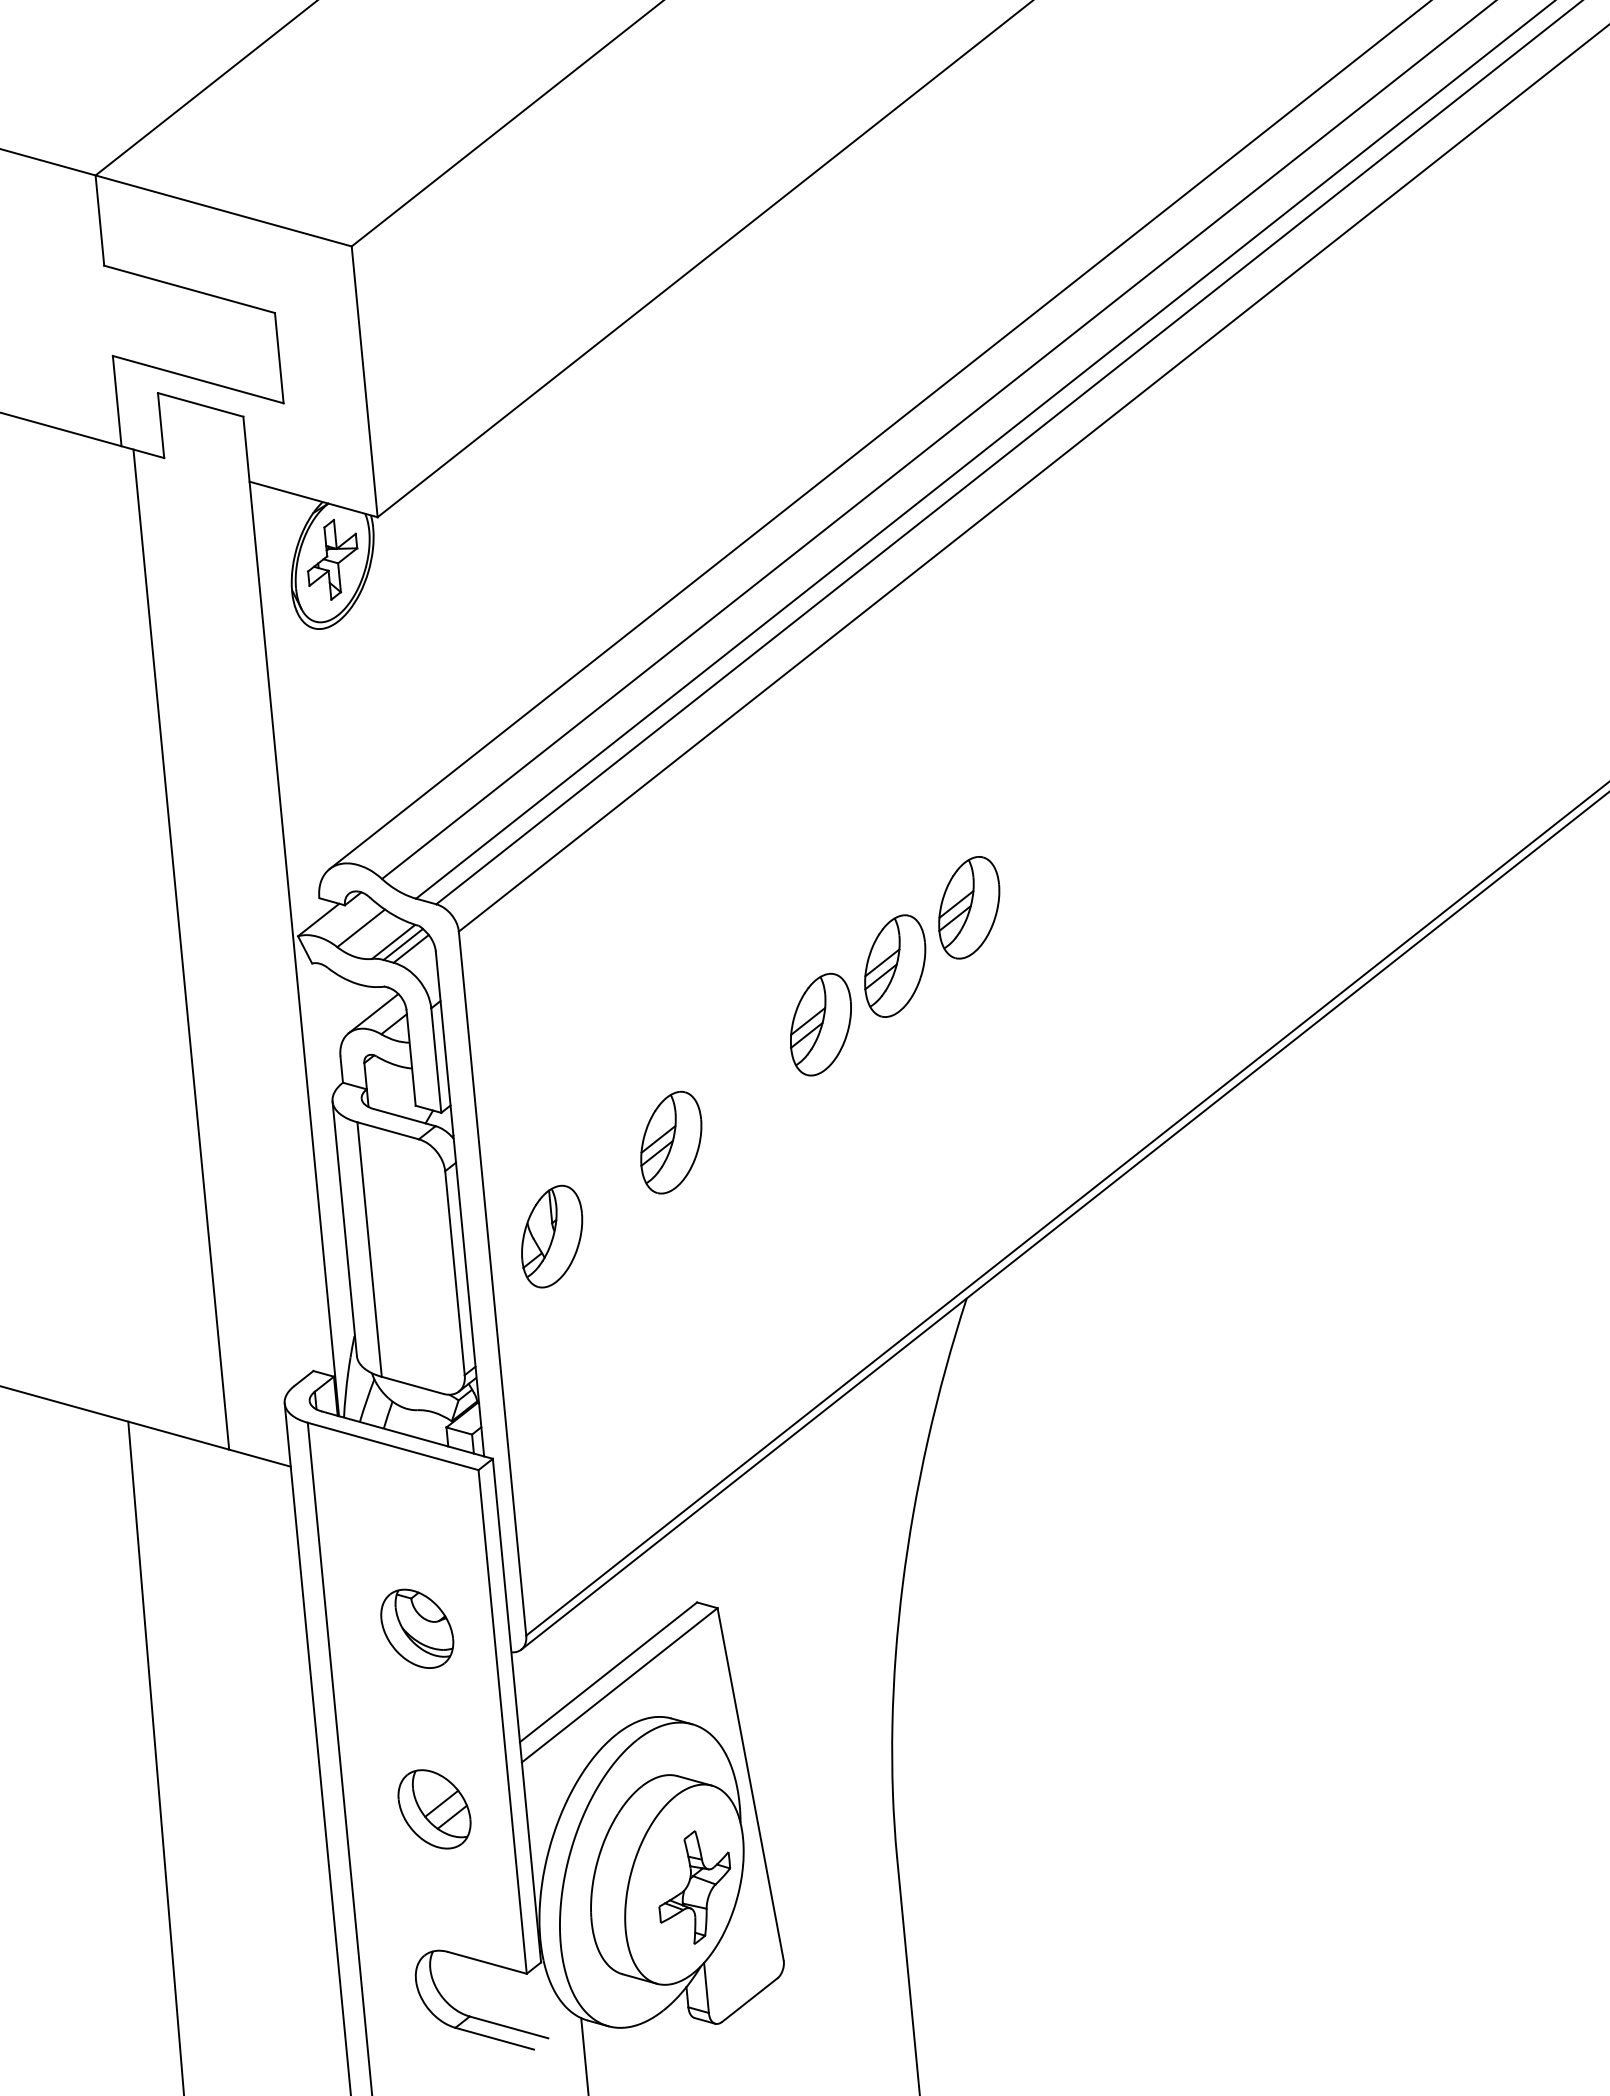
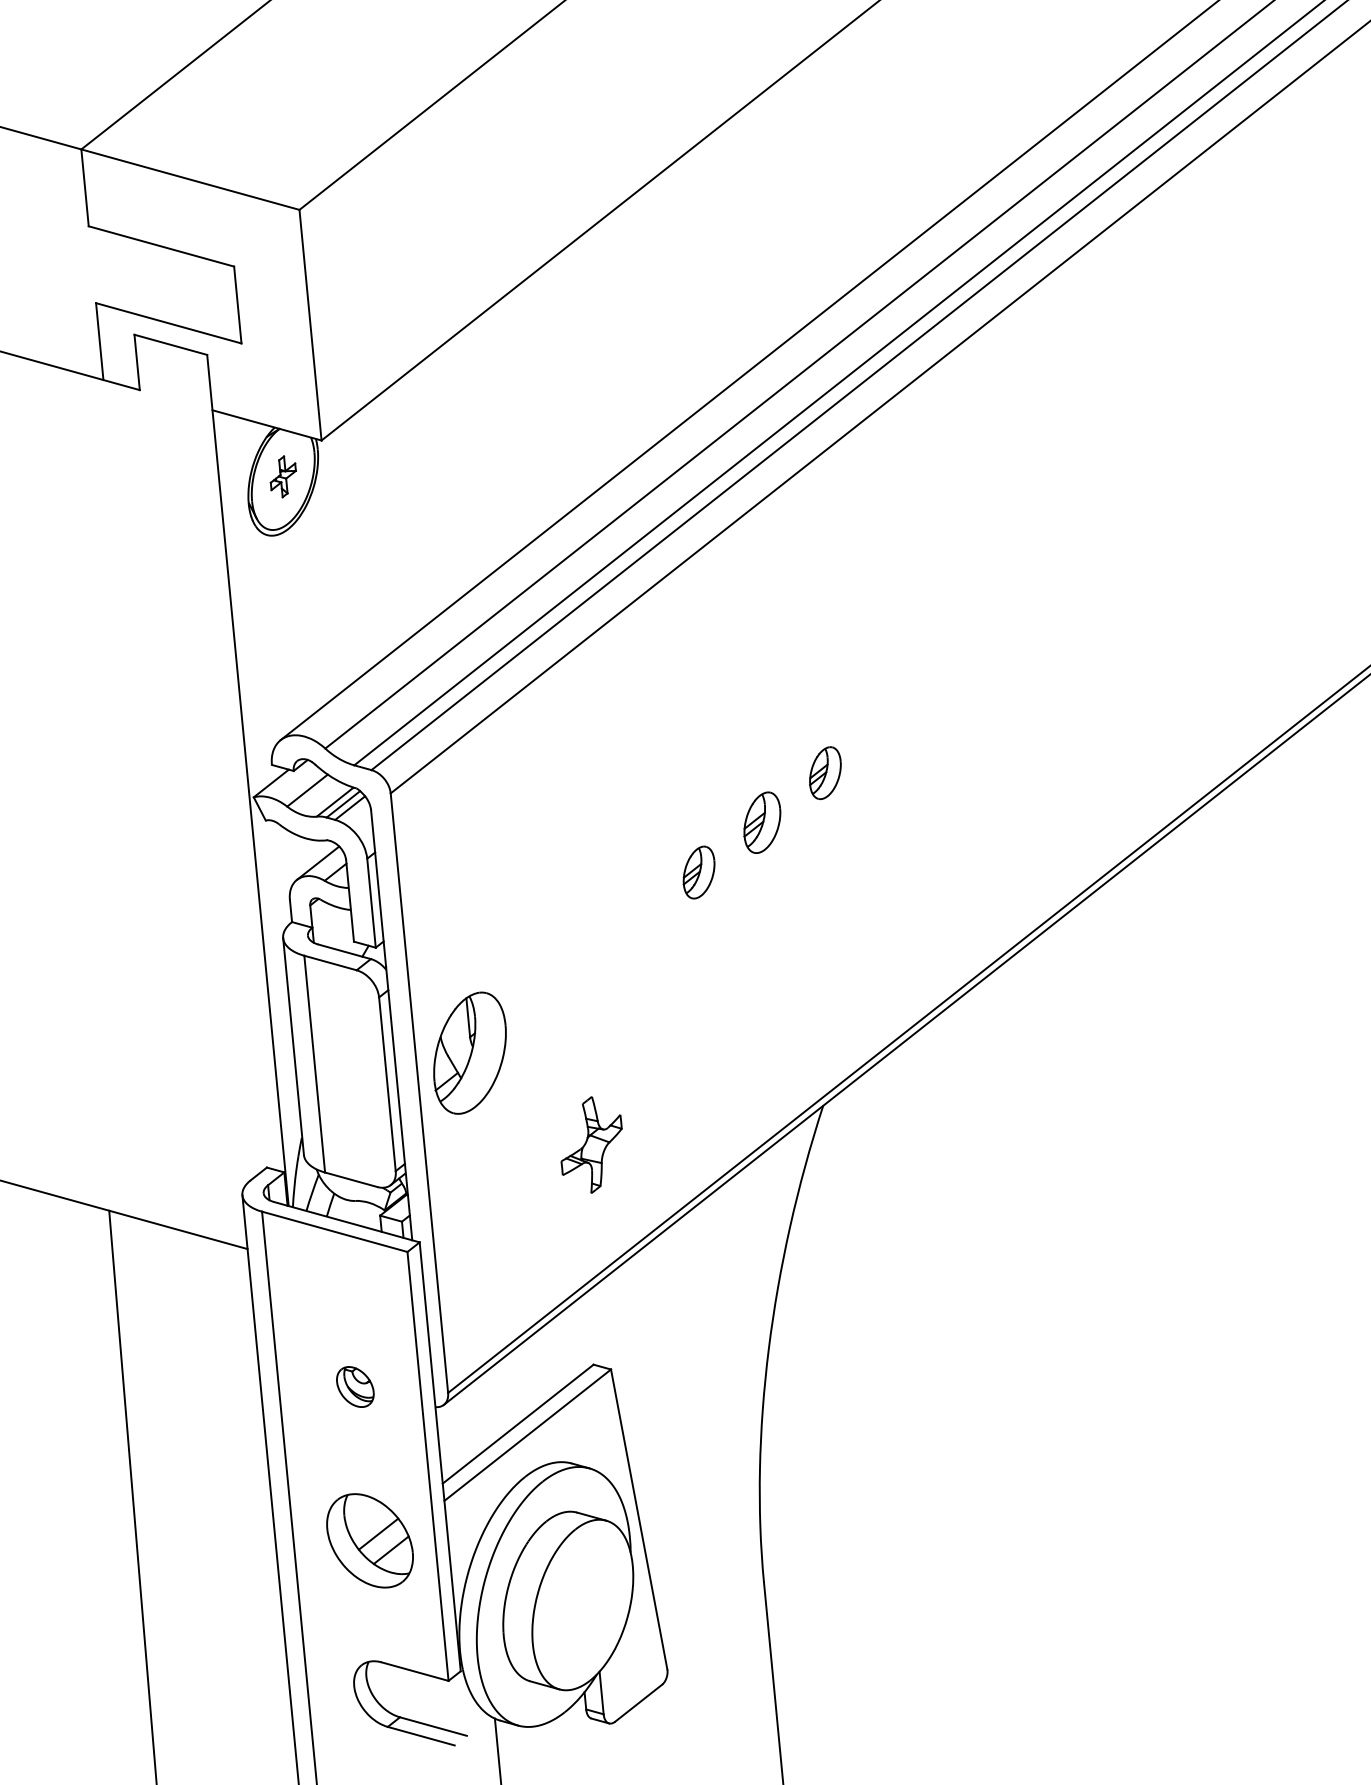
part: (332, 559) -> (283, 476), size x0.6
part: (969, 907) -> (825, 772), size x0.6
line: (181, 949) -> (154, 808), removed
part: (895, 965) -> (762, 822), size x0.7
part: (820, 1024) -> (698, 872), size x0.6
part: (671, 1142) -> (571, 972), removed
part: (552, 1236) -> (470, 1053), size x1.4
part: (417, 1628) -> (355, 1386), size x0.6
part: (434, 1809) -> (369, 1540), size x1.4
part: (694, 1887) -> (591, 1144), moved

